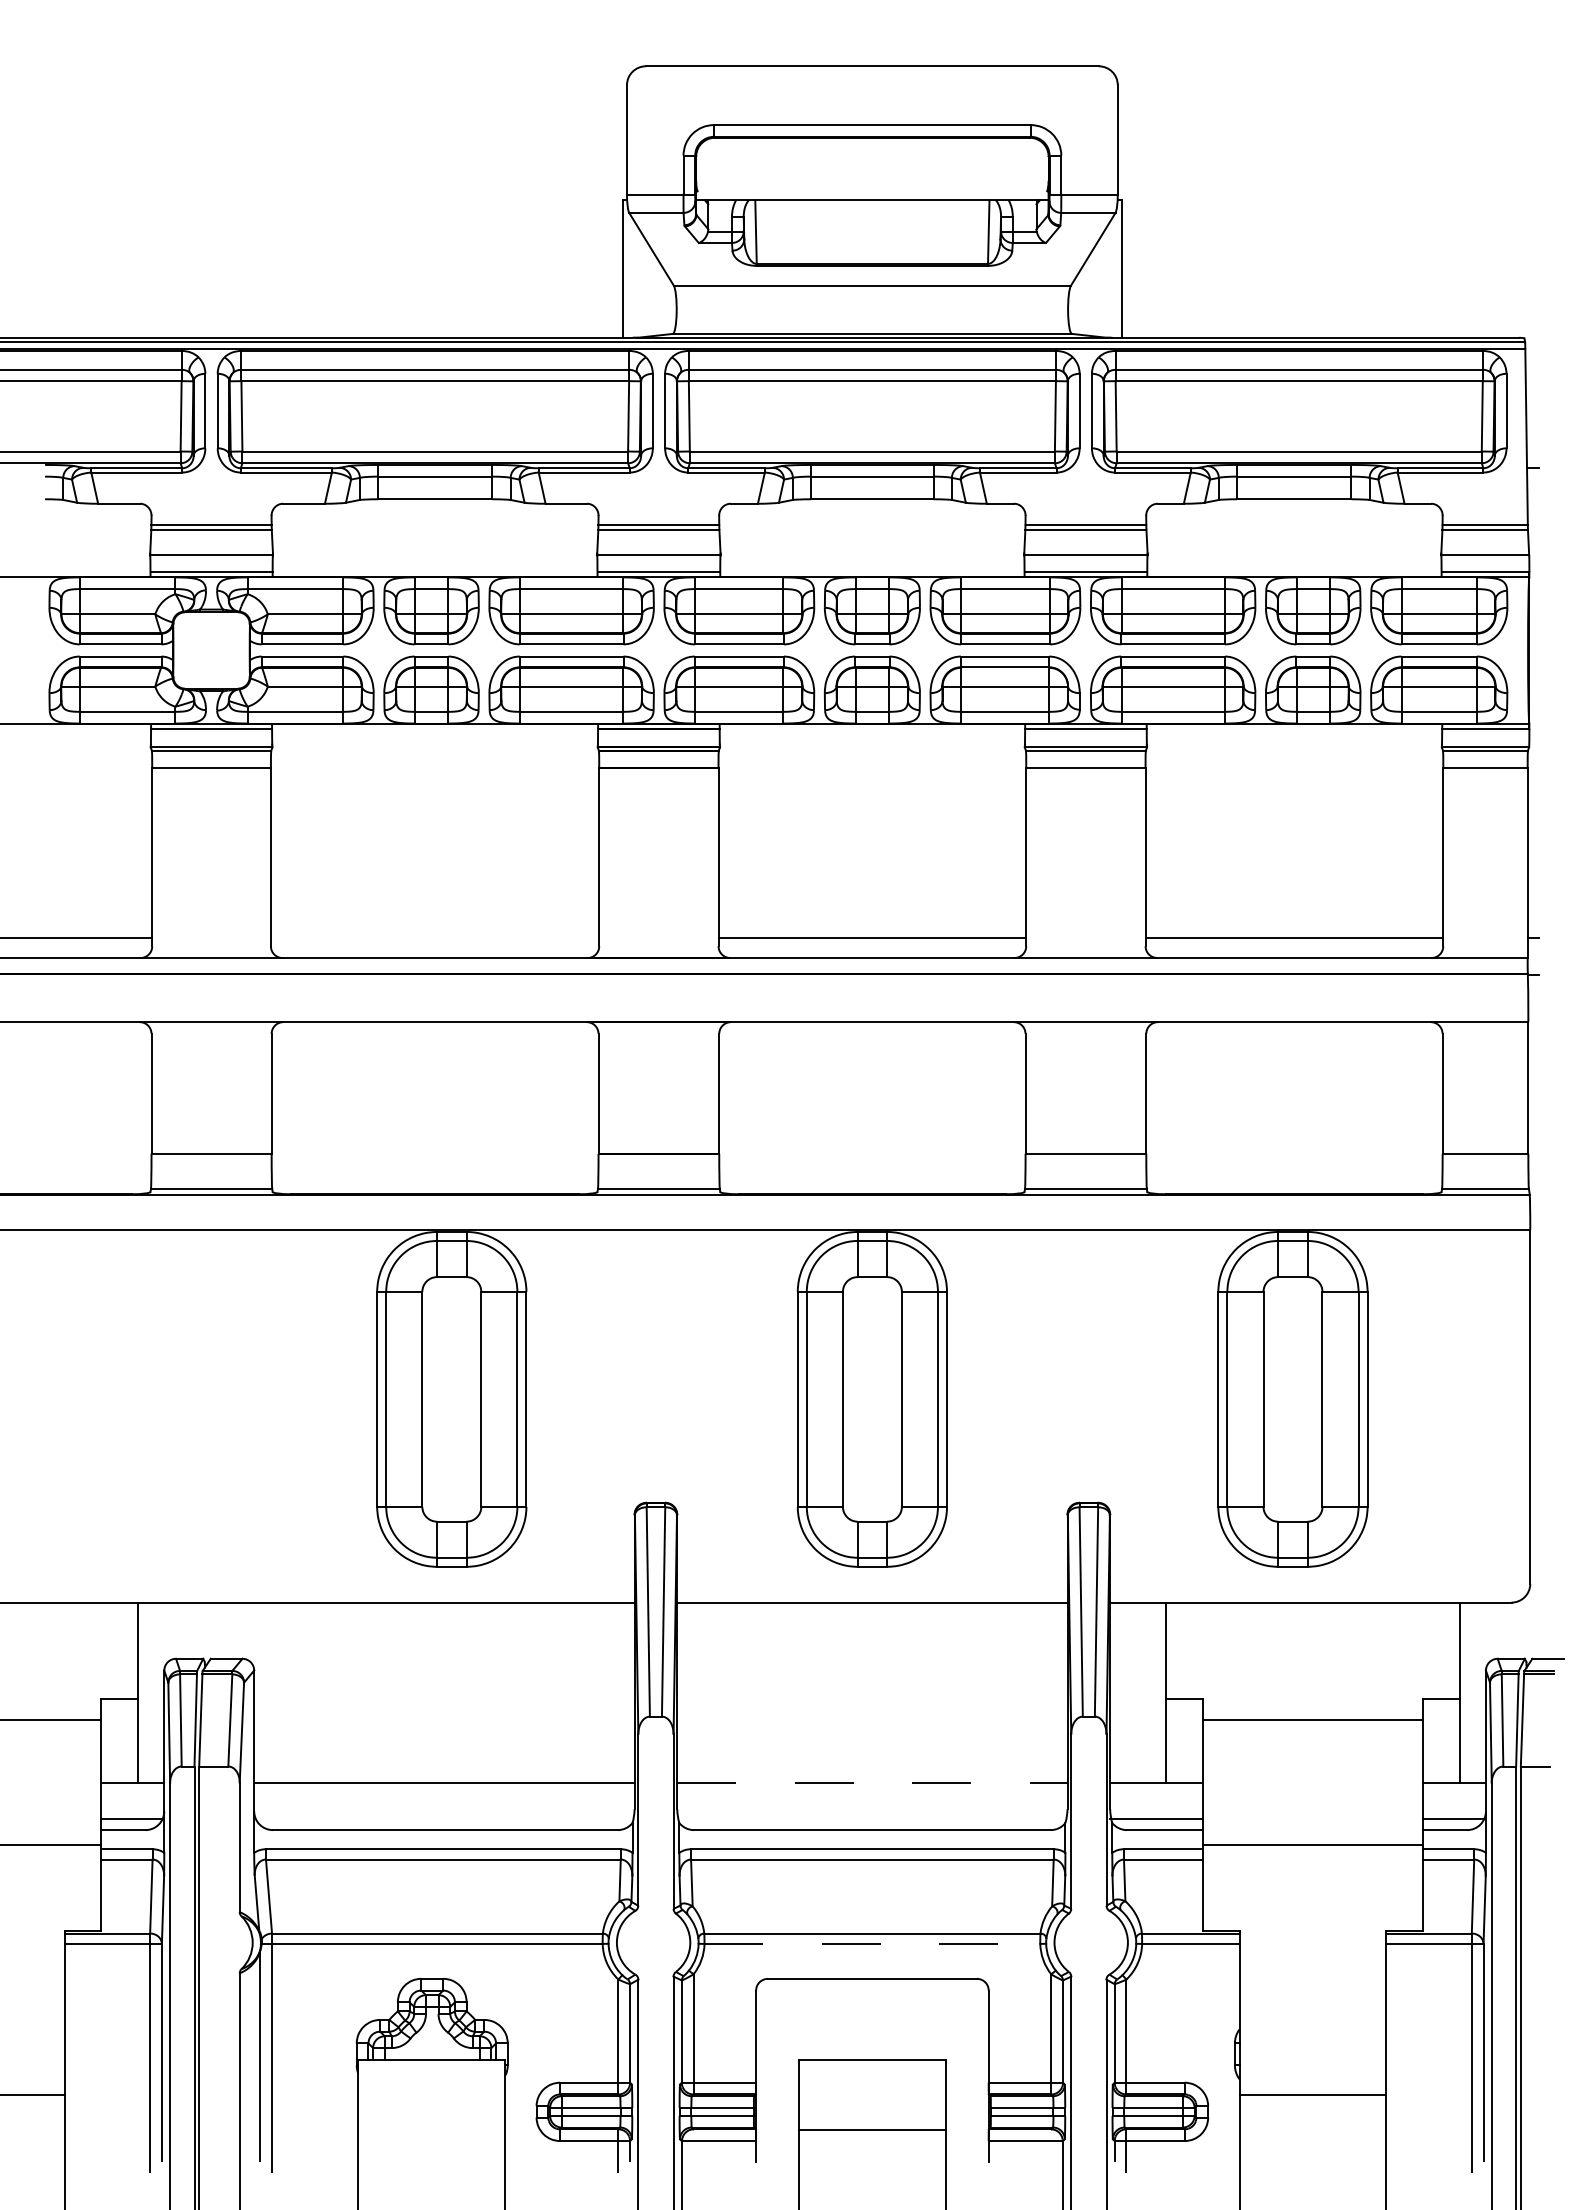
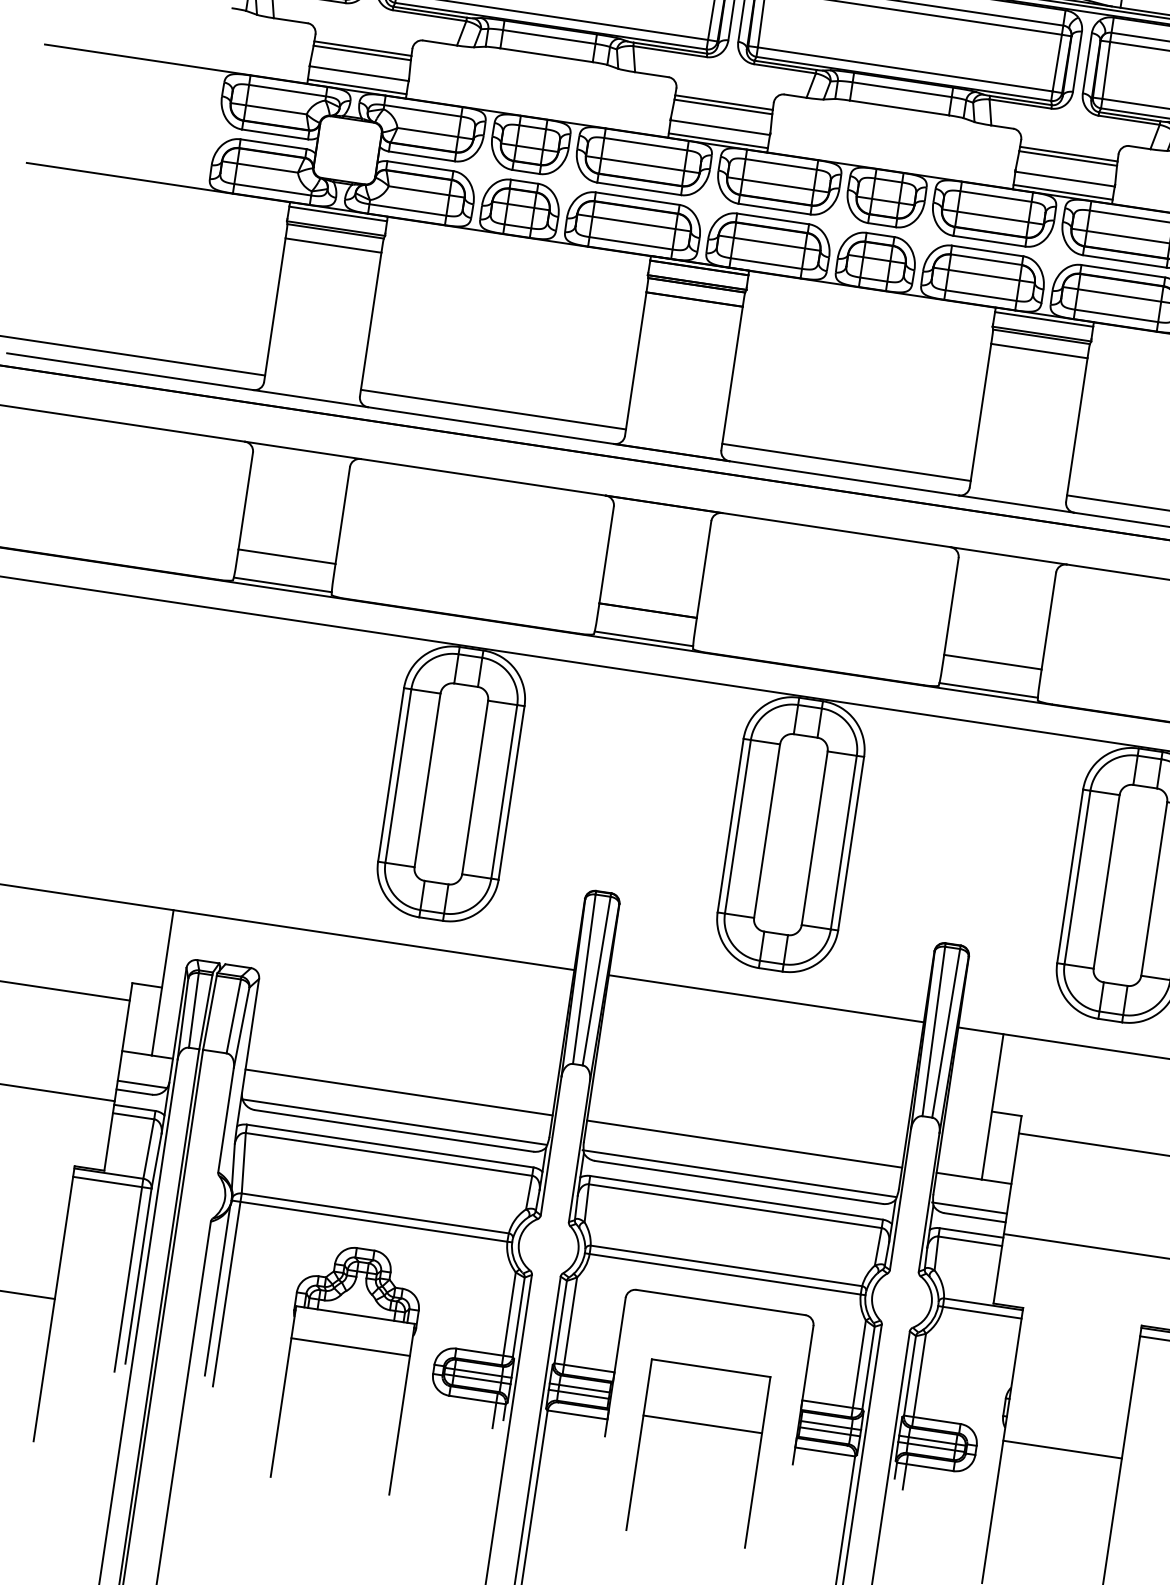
line: (434, 938) -> (492, 409), added
line: (872, 1782) -> (744, 1143), dashed -> solid
line: (444, 1819) -> (394, 1122), added
line: (871, 1819) -> (739, 1173), added
line: (872, 1943) -> (725, 1273), dashed -> solid
line: (431, 2099) -> (350, 1346), added

